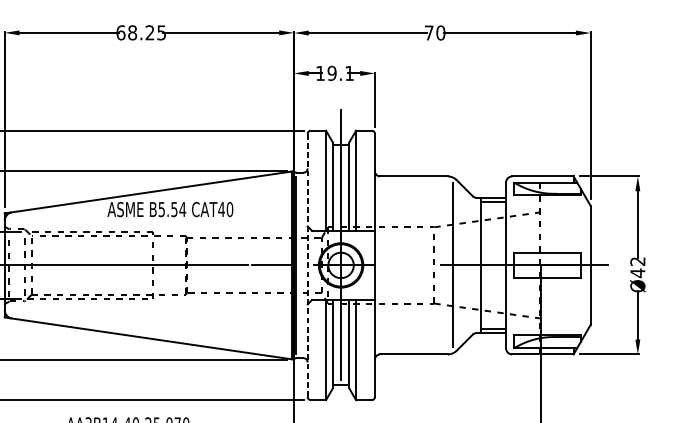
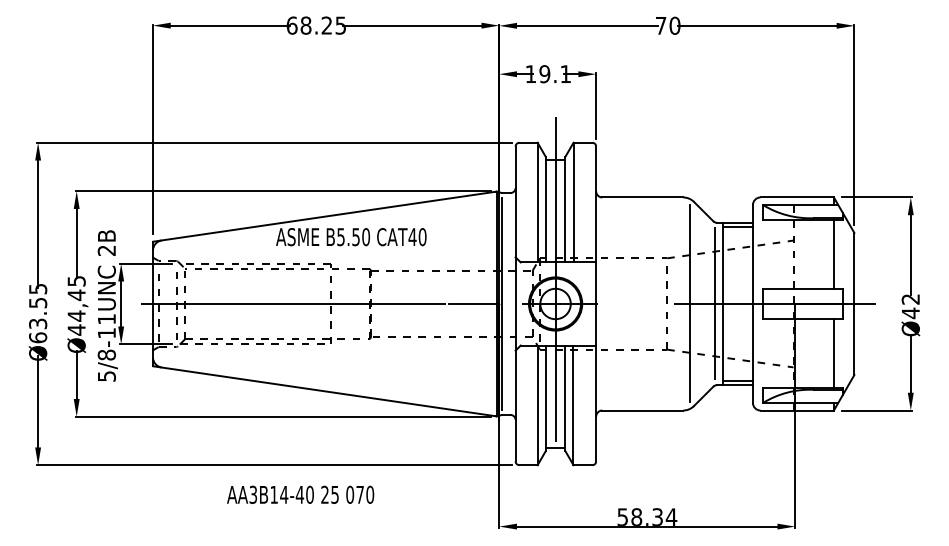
text: (183, 209) -> (366, 237), B5.54 -> B5.50
line: (573, 224) -> (833, 254), added
line: (307, 265) -> (515, 303), dashed -> solid
line: (473, 265) -> (714, 303), added
line: (573, 306) -> (833, 353), added

